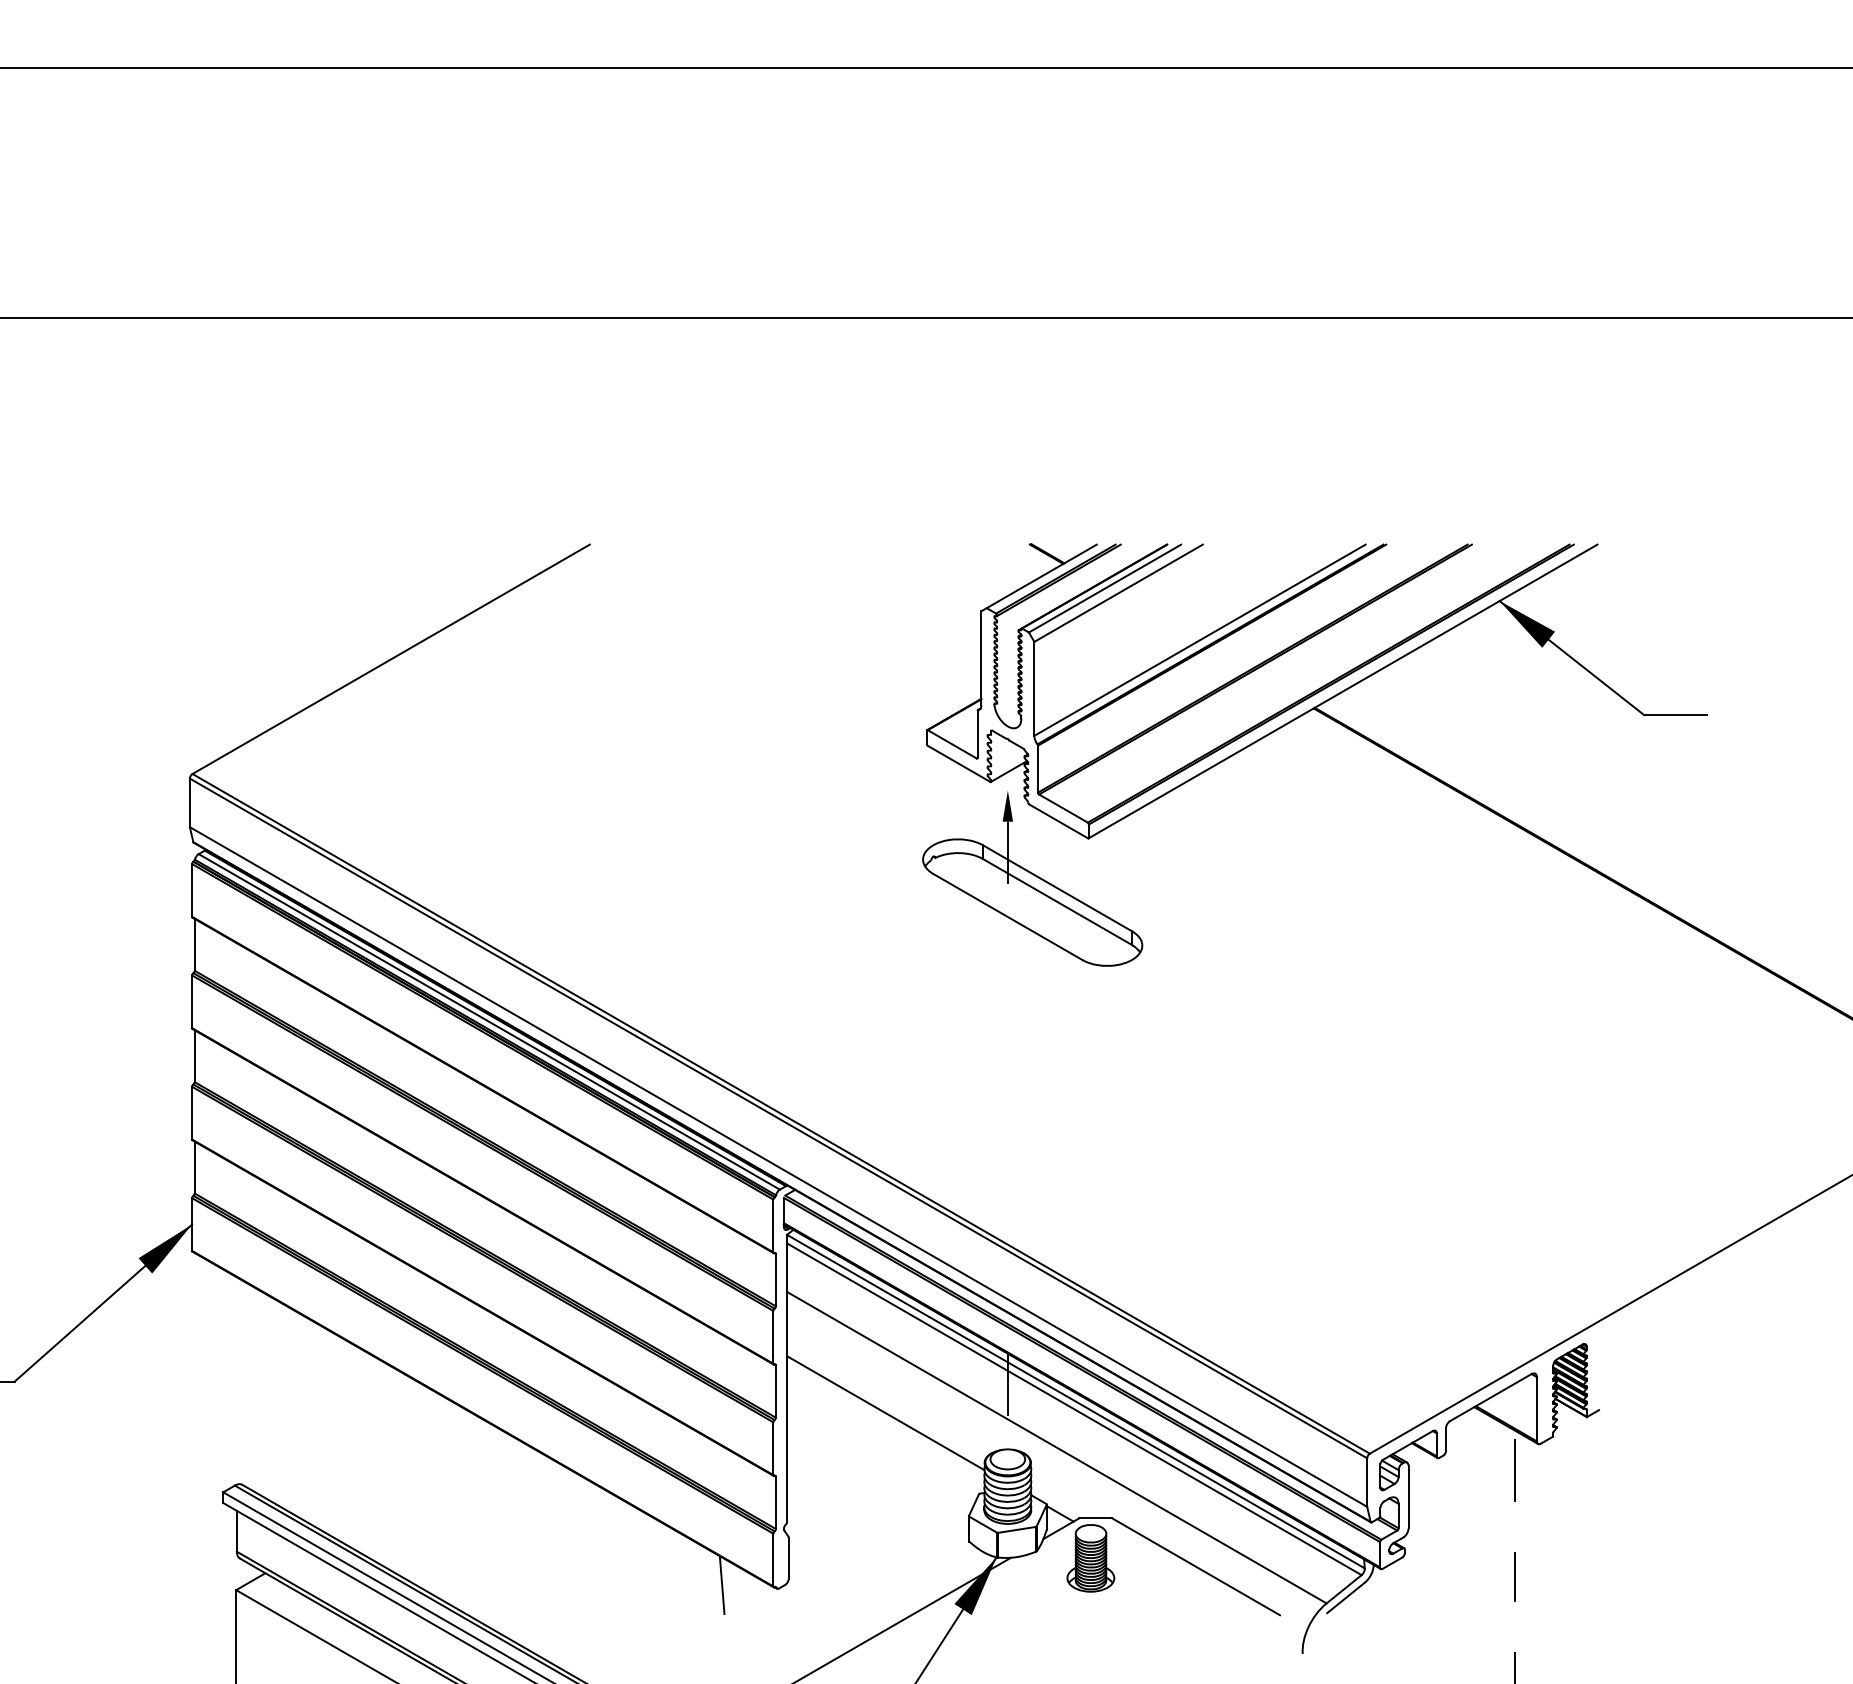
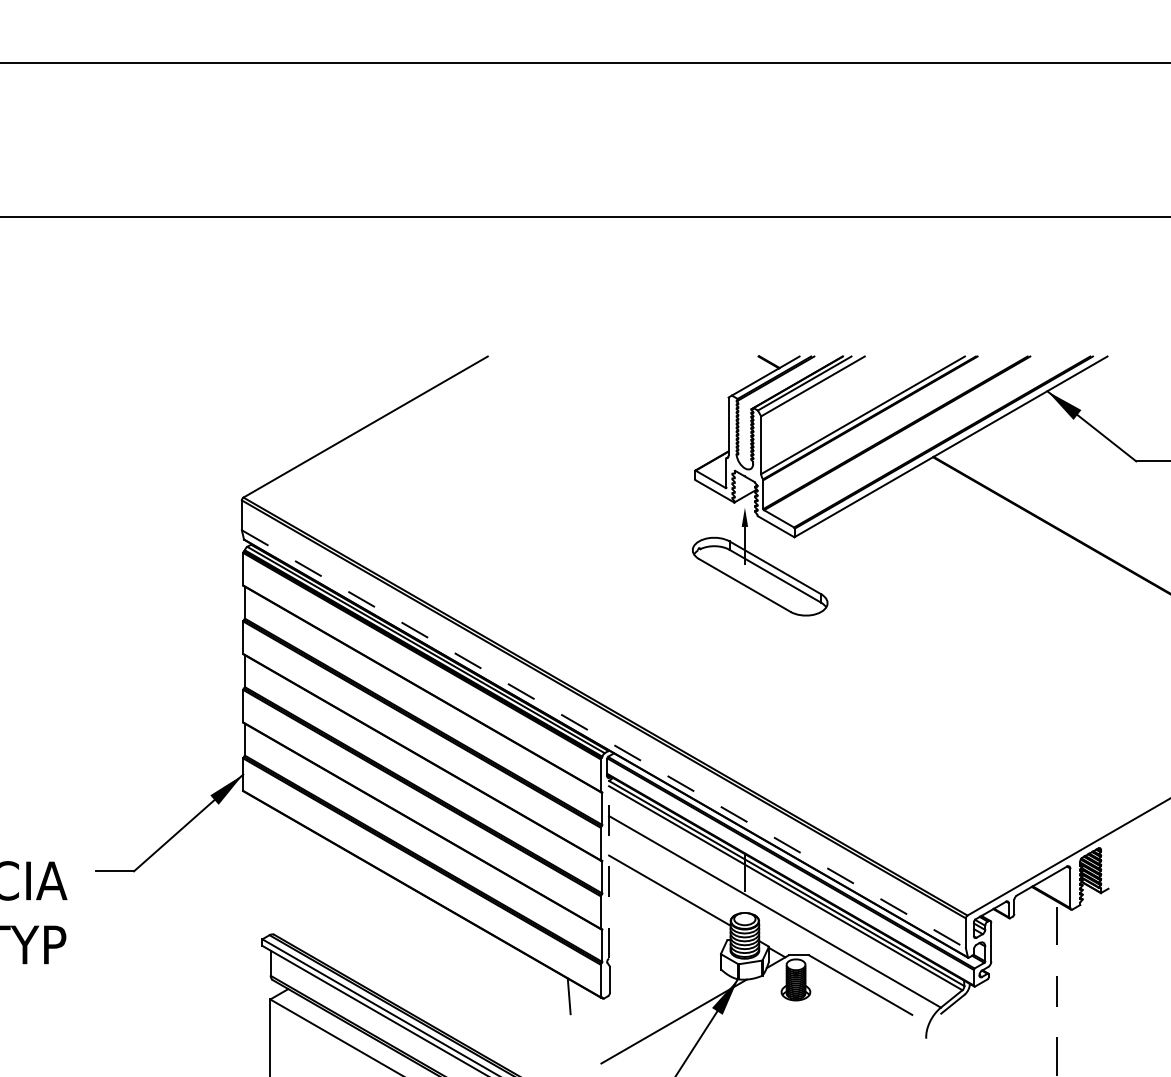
line: (777, 1167) -> (603, 739), solid -> dashed
line: (787, 1378) -> (609, 869), solid -> dashed

